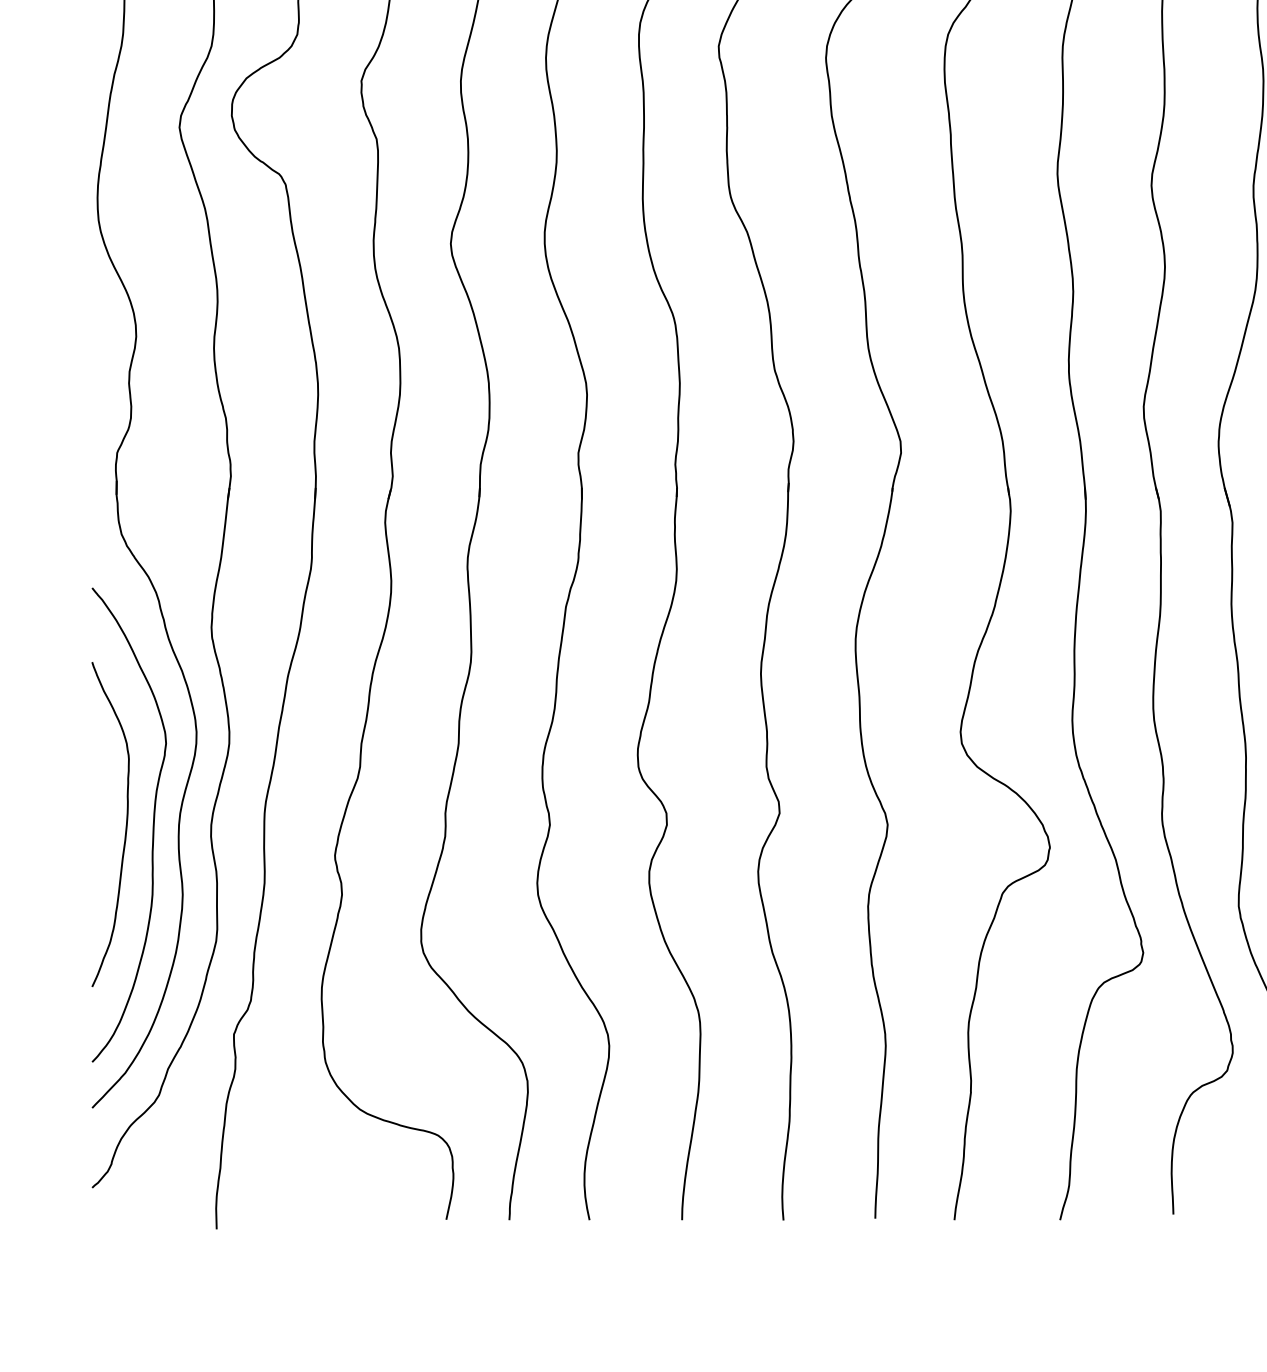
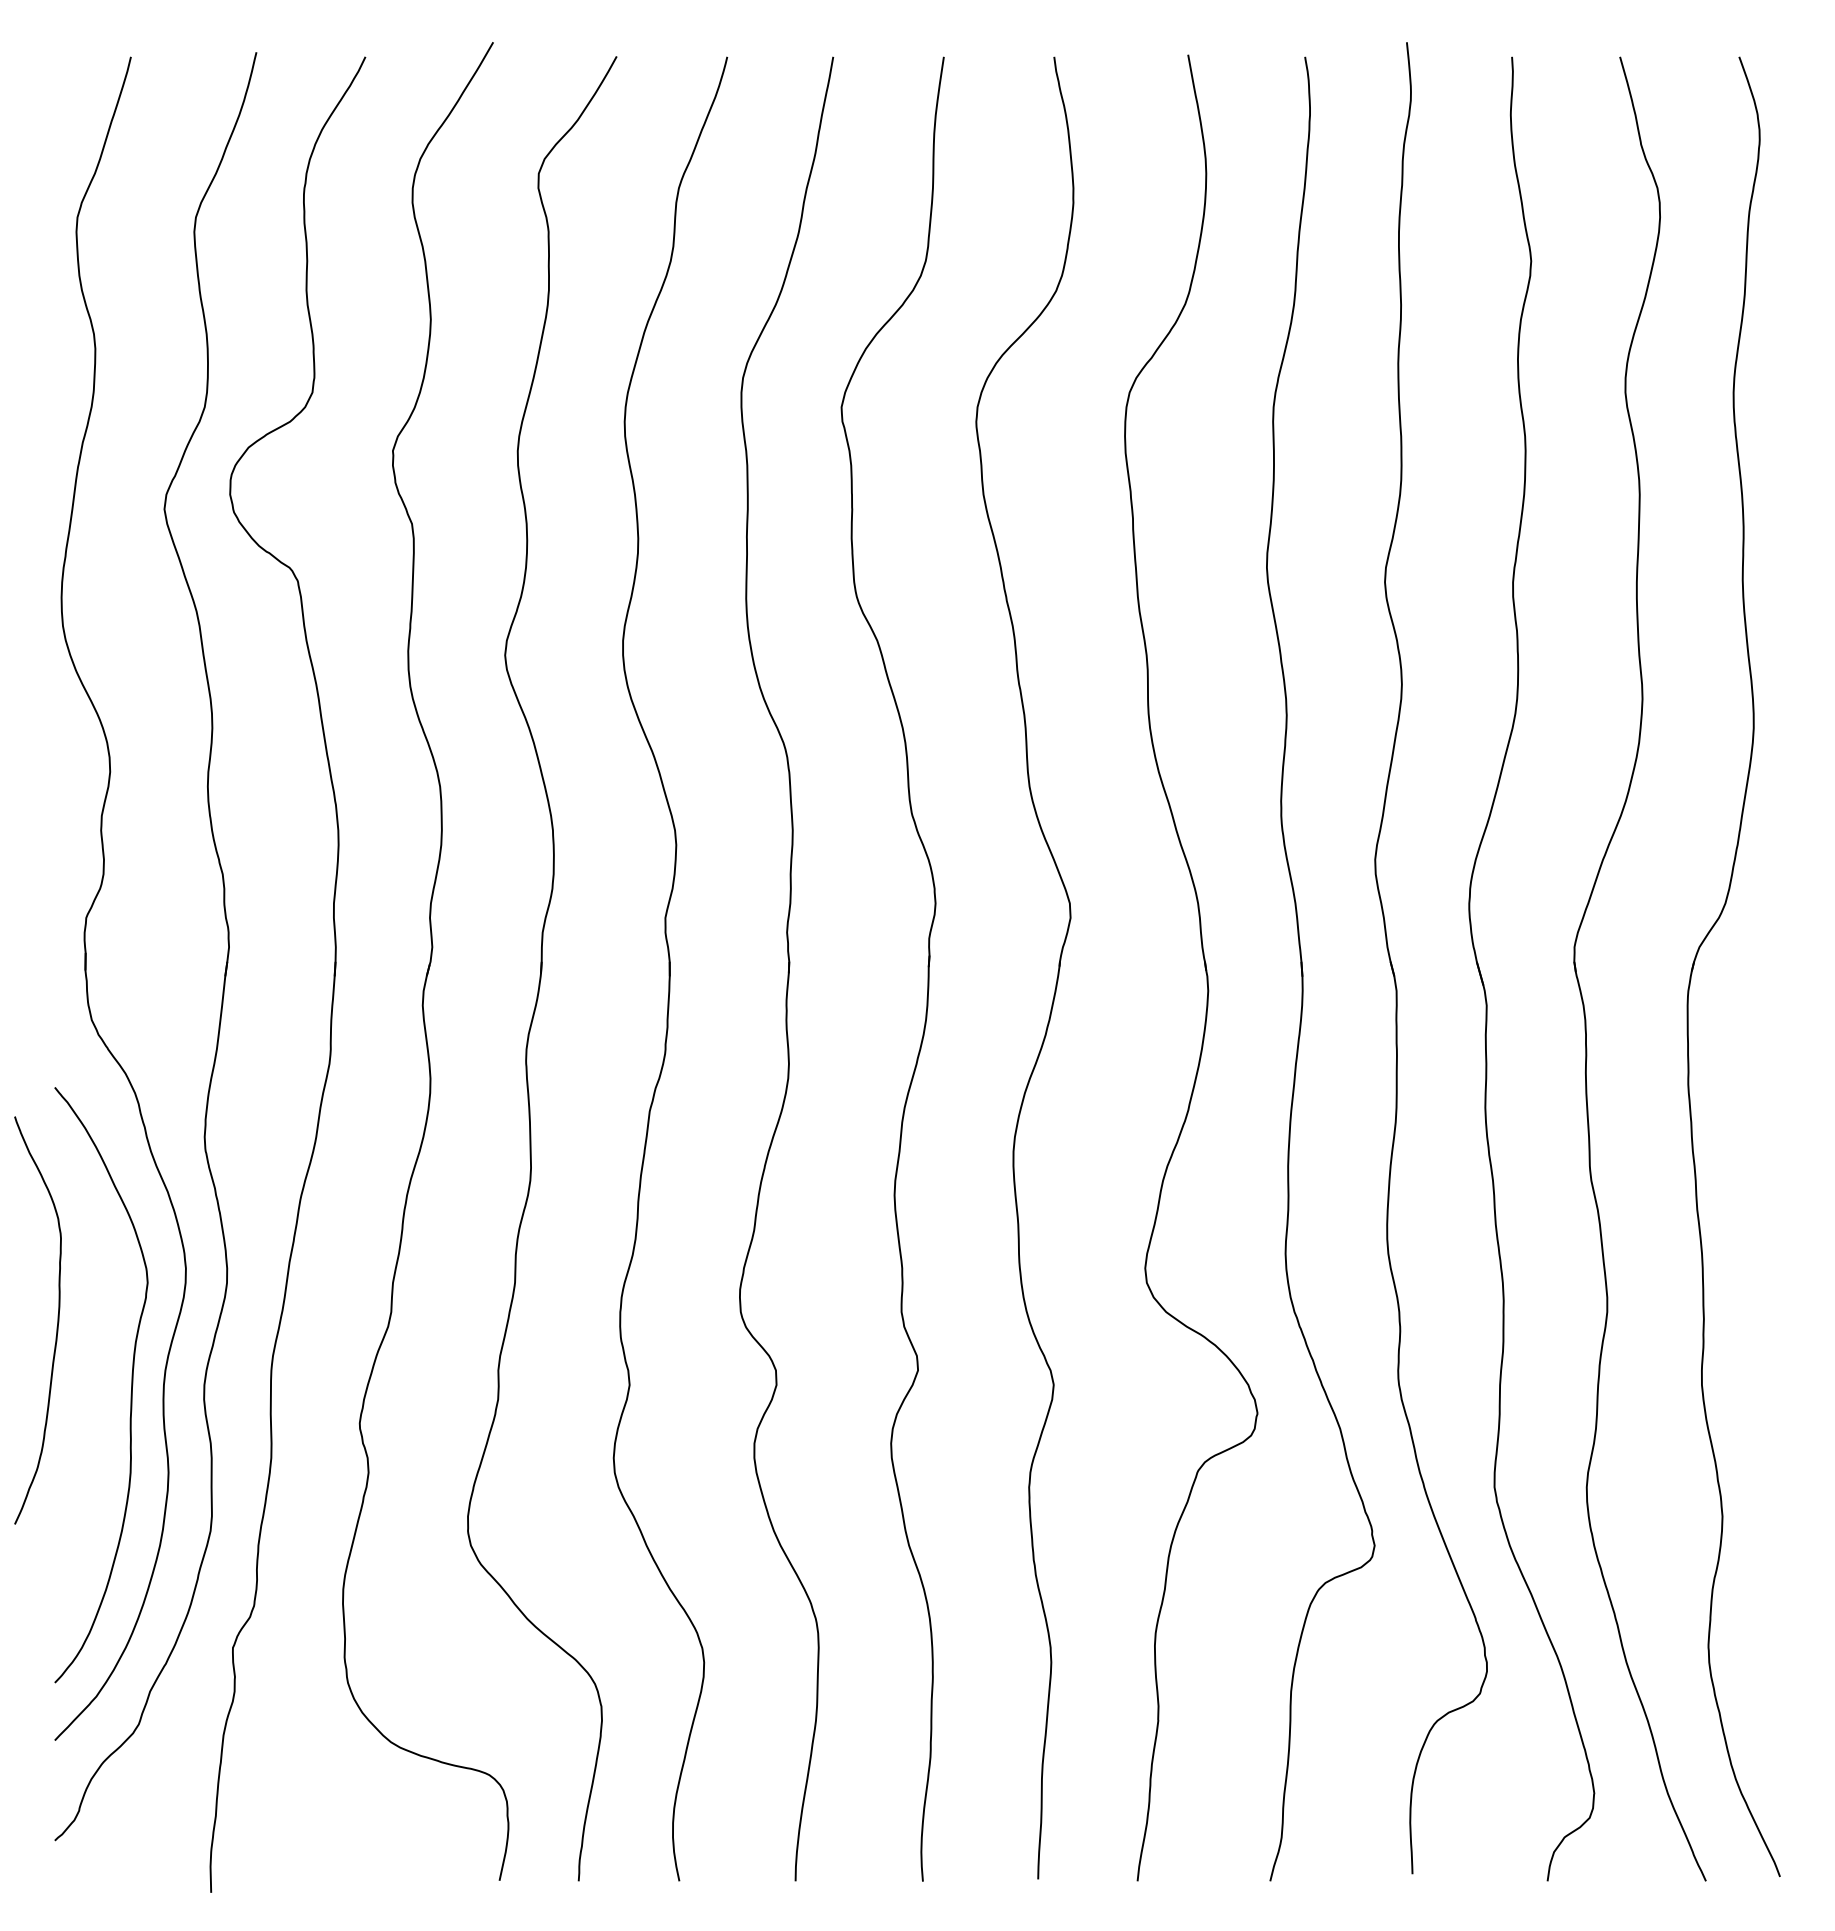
curve: (125, 829) -> (56, 1326), moved

